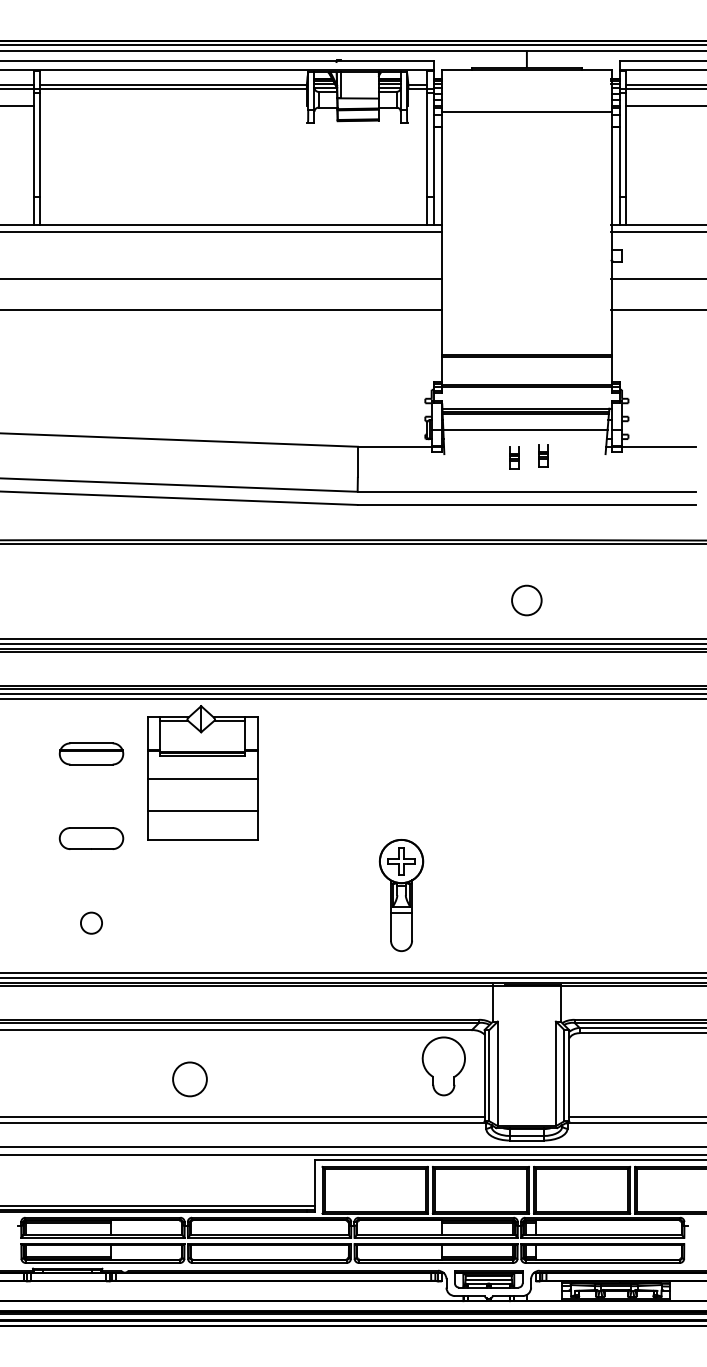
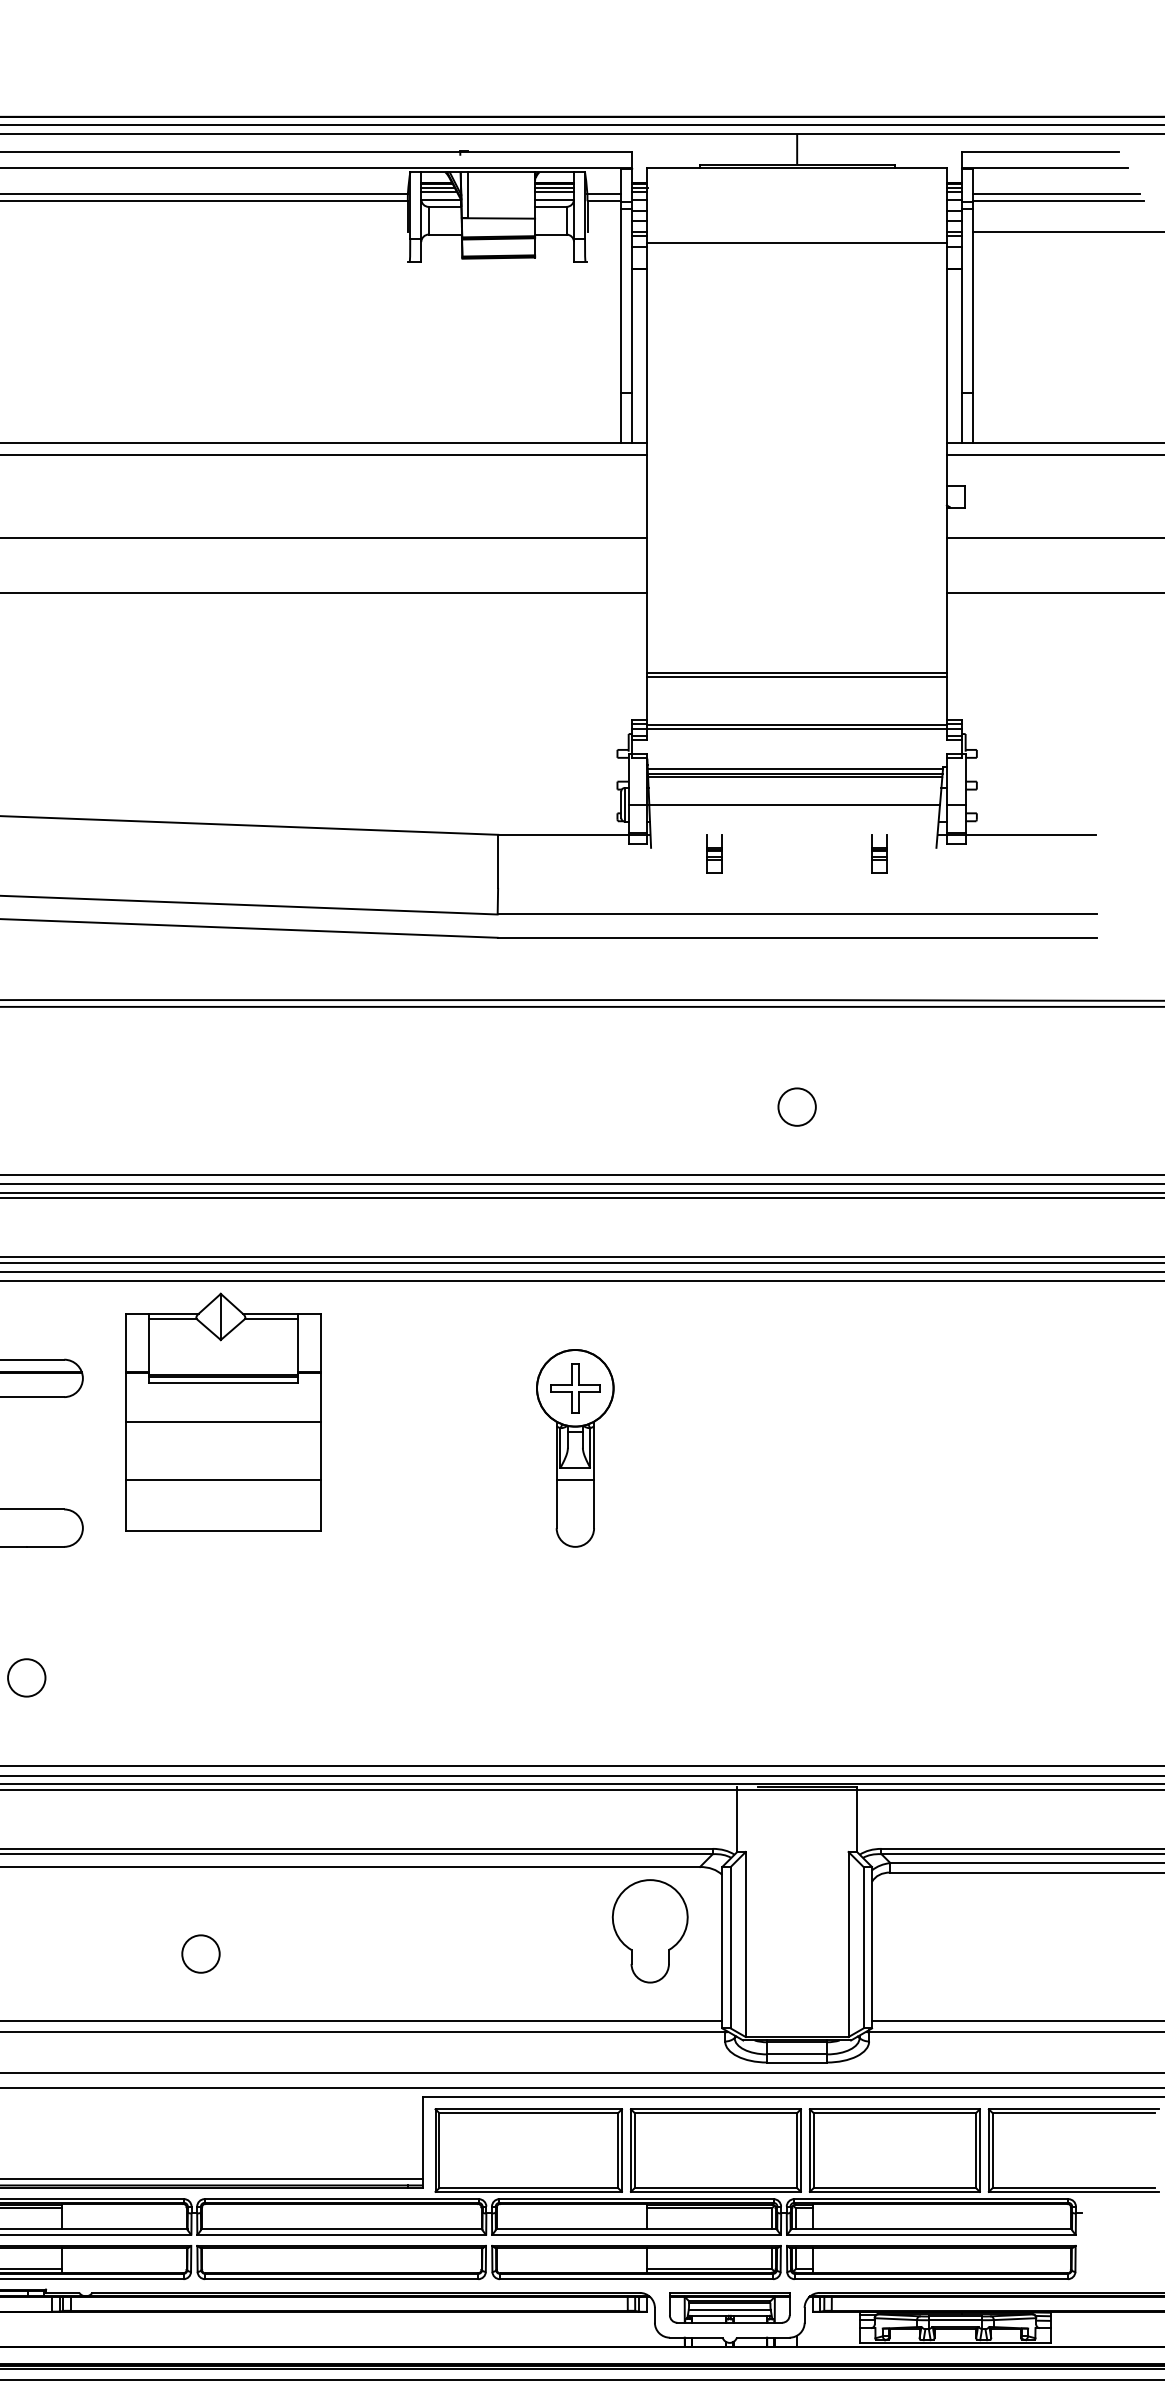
part: (543, 455) -> (879, 853), moved
part: (514, 457) -> (715, 853), moved
circle: (526, 600) -> (796, 1106), size x0.71
part: (401, 895) -> (575, 1448), moved
circle: (189, 1078) -> (200, 1952), size x0.62

